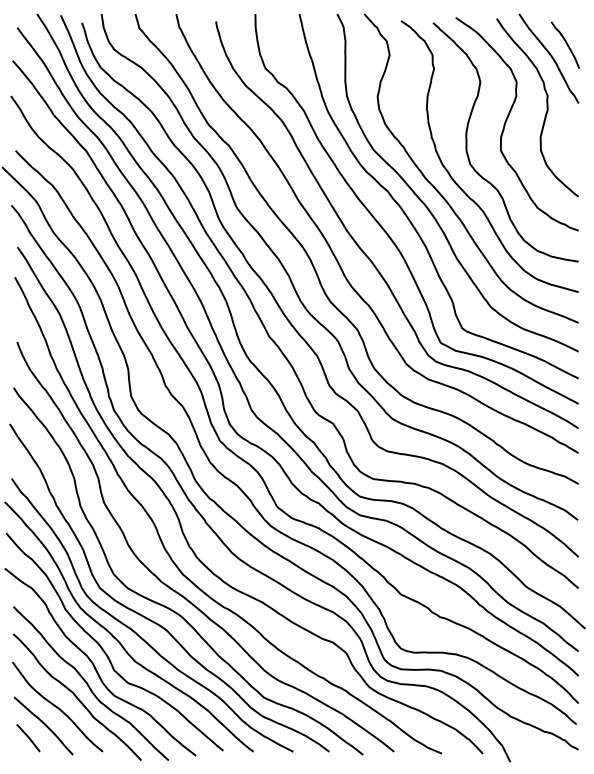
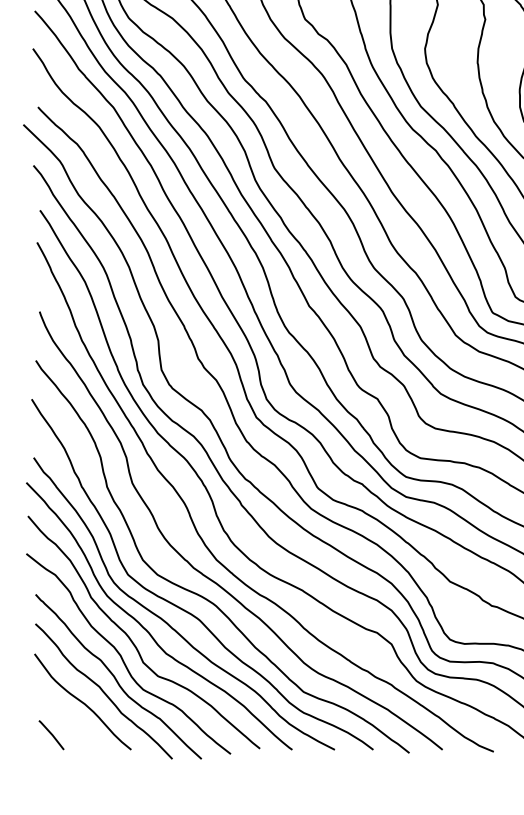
curve: (43, 724) -> (67, 720), removed

